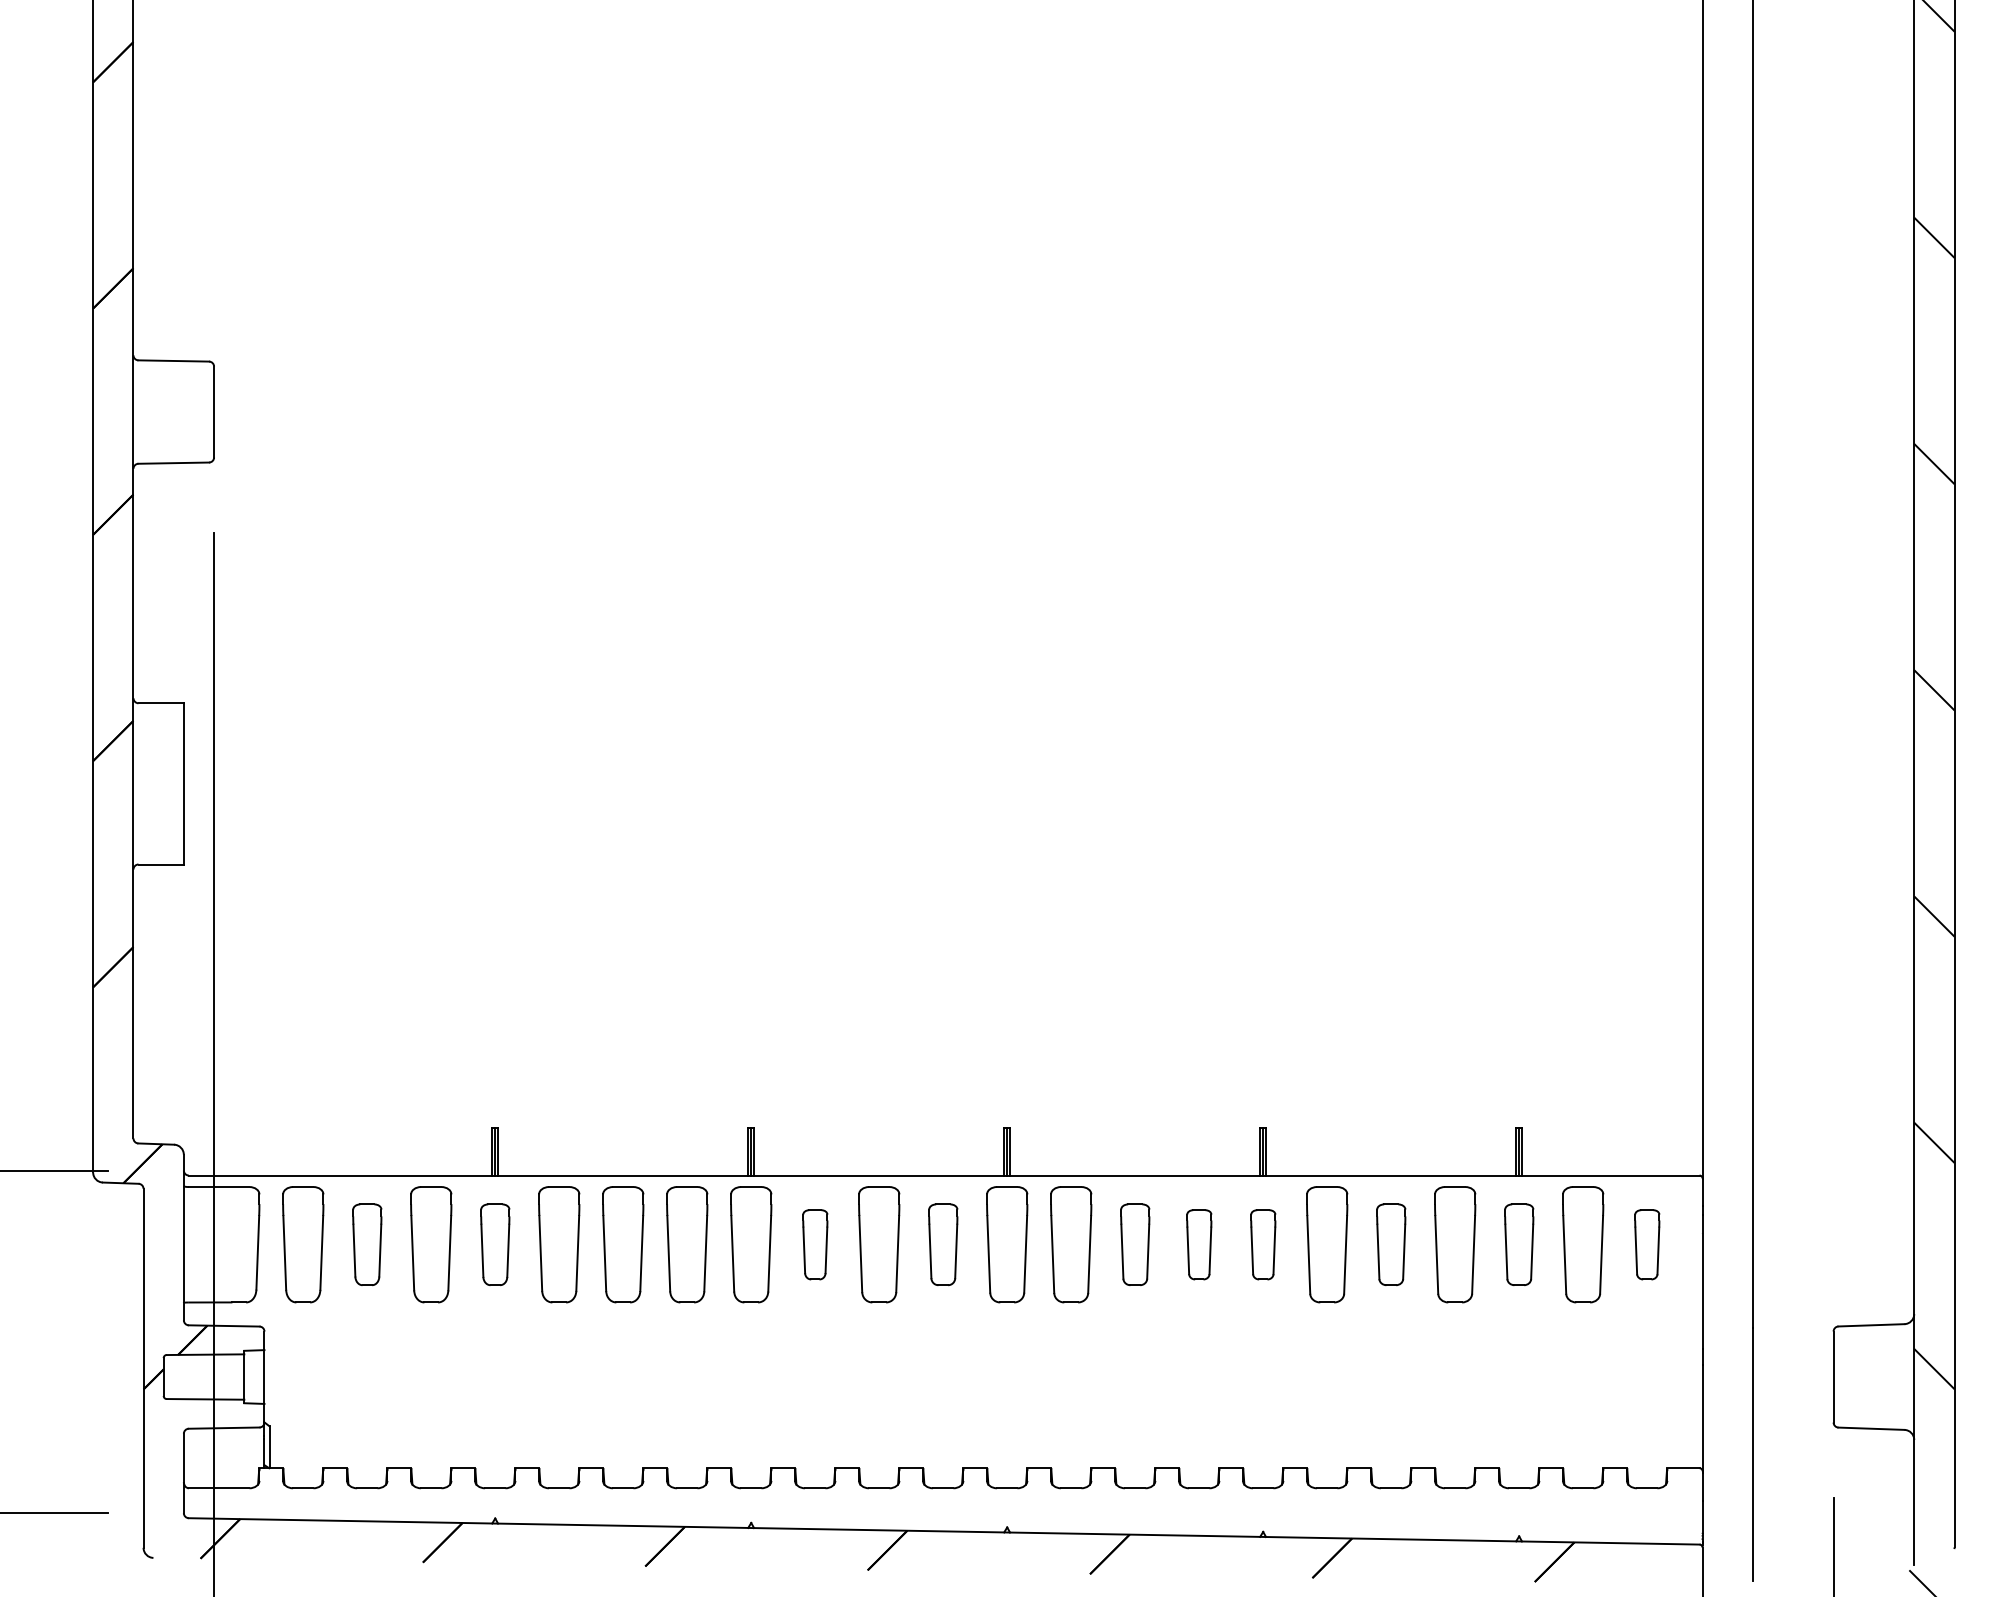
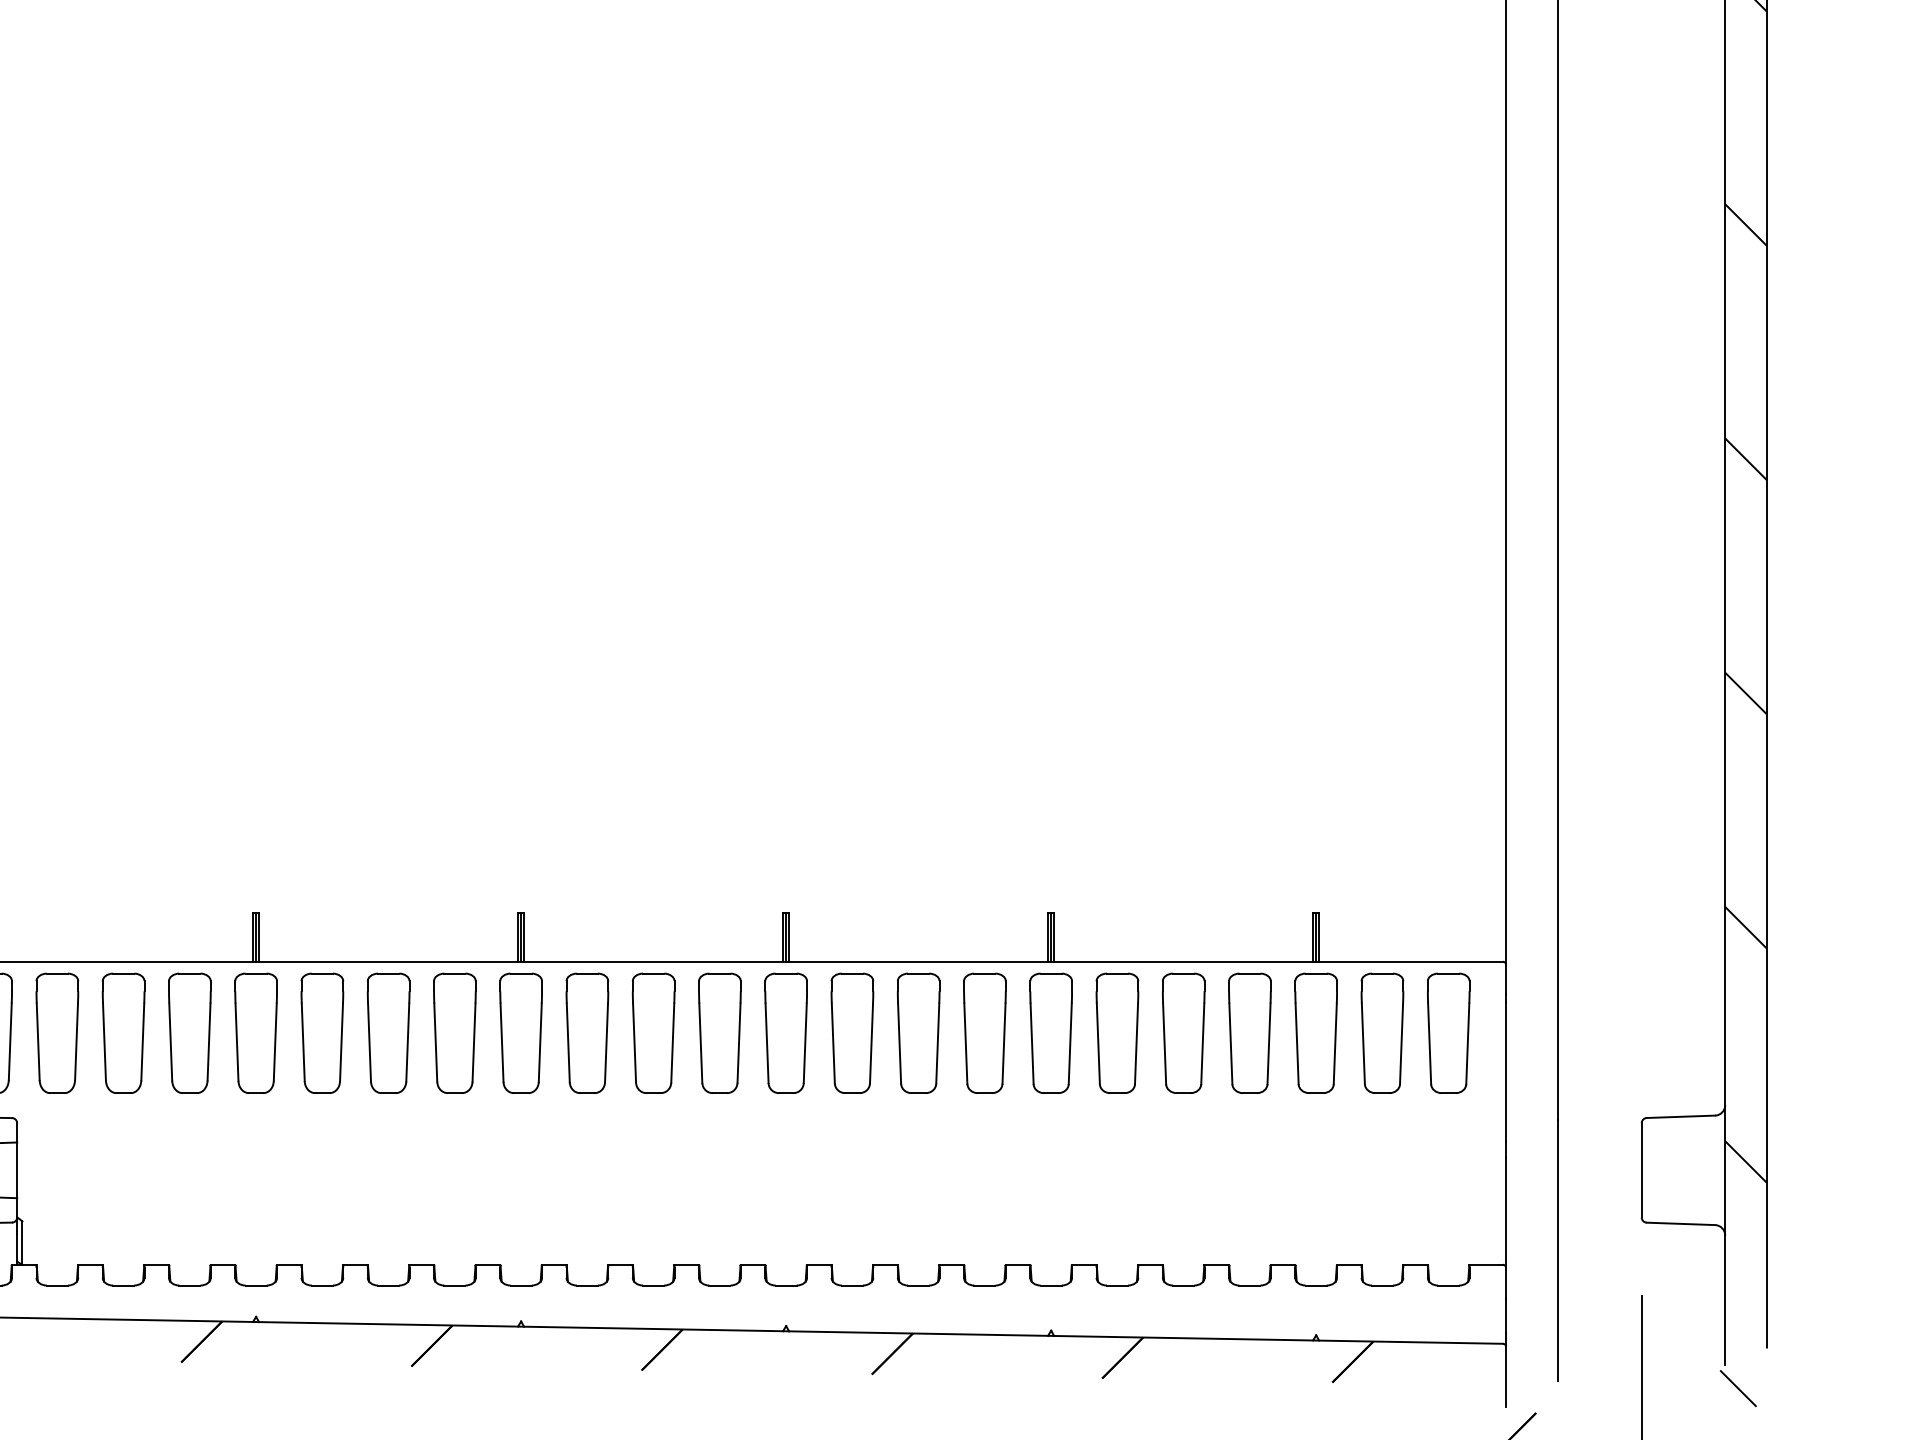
part: (367, 1244) -> (123, 1033), size x1.43
part: (495, 1244) -> (256, 1033), size x1.43
part: (815, 1244) -> (587, 1033), size x1.67
part: (943, 1244) -> (720, 1033), size x1.43
part: (1135, 1244) -> (918, 1033), size x1.43
part: (1199, 1244) -> (985, 1033), size x1.67
part: (1263, 1244) -> (1051, 1033), size x1.67
part: (1391, 1244) -> (1184, 1033), size x1.43
part: (1519, 1244) -> (1316, 1033), size x1.43
part: (1647, 1244) -> (1449, 1033), size x1.67

